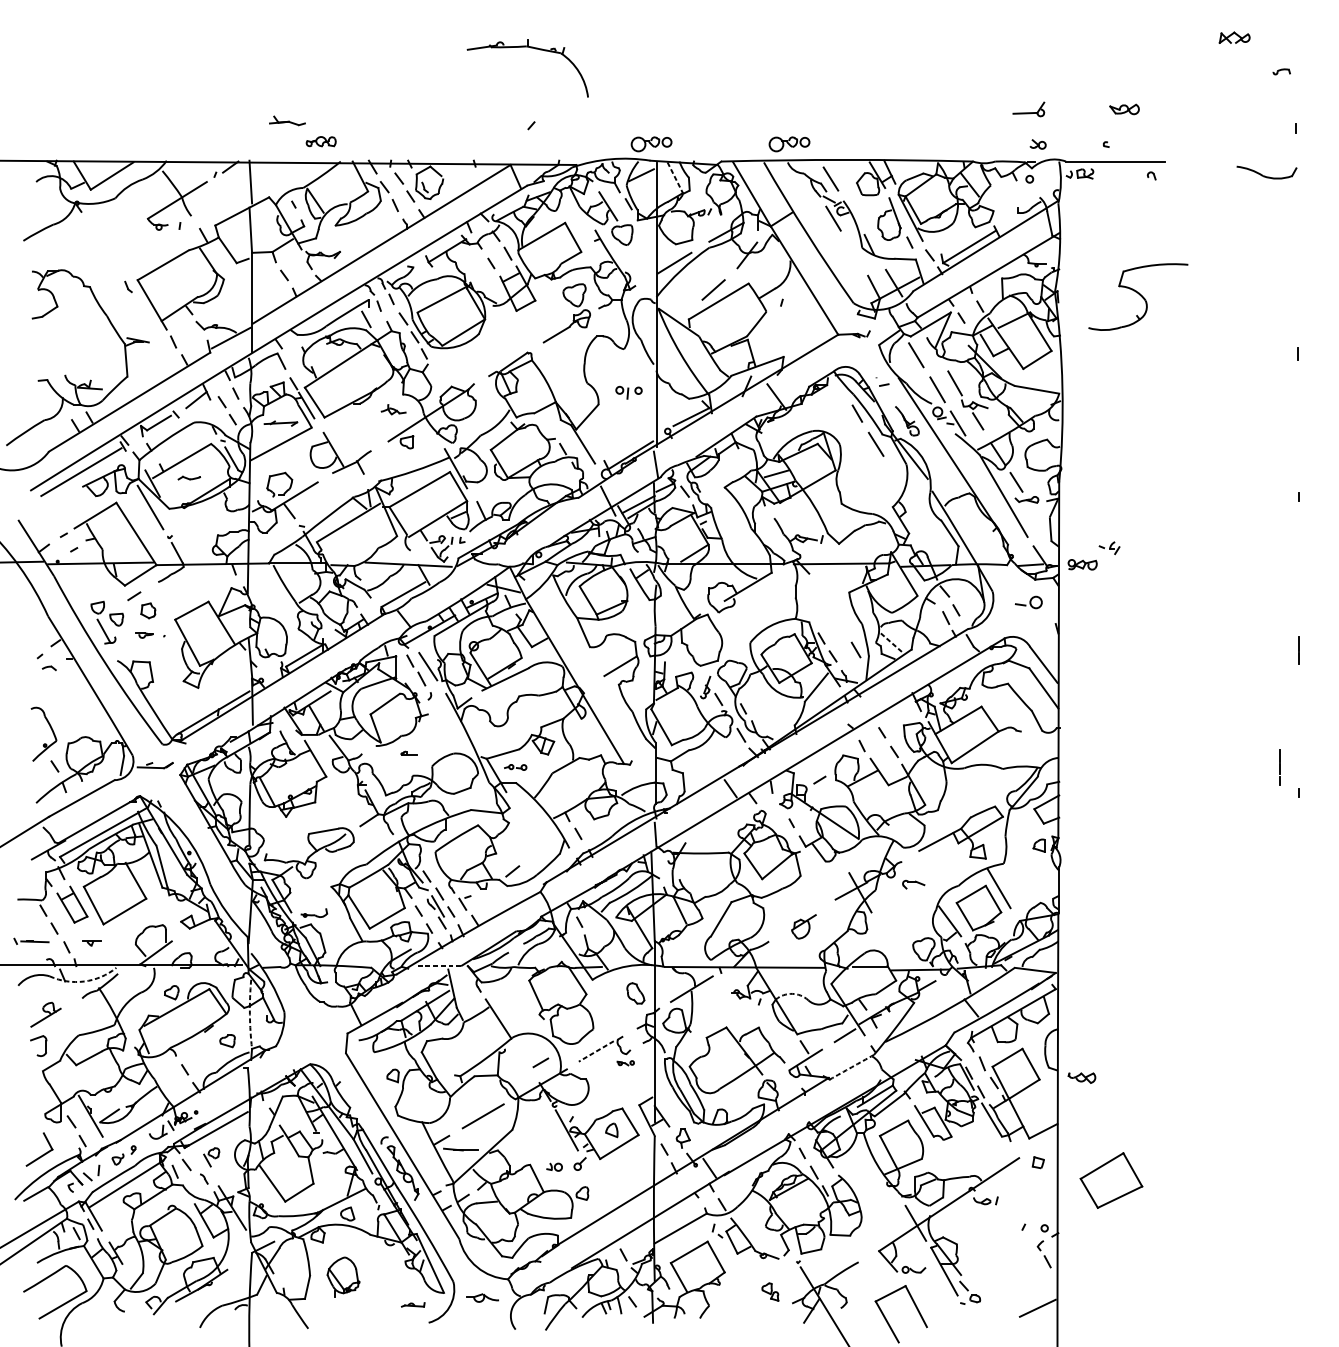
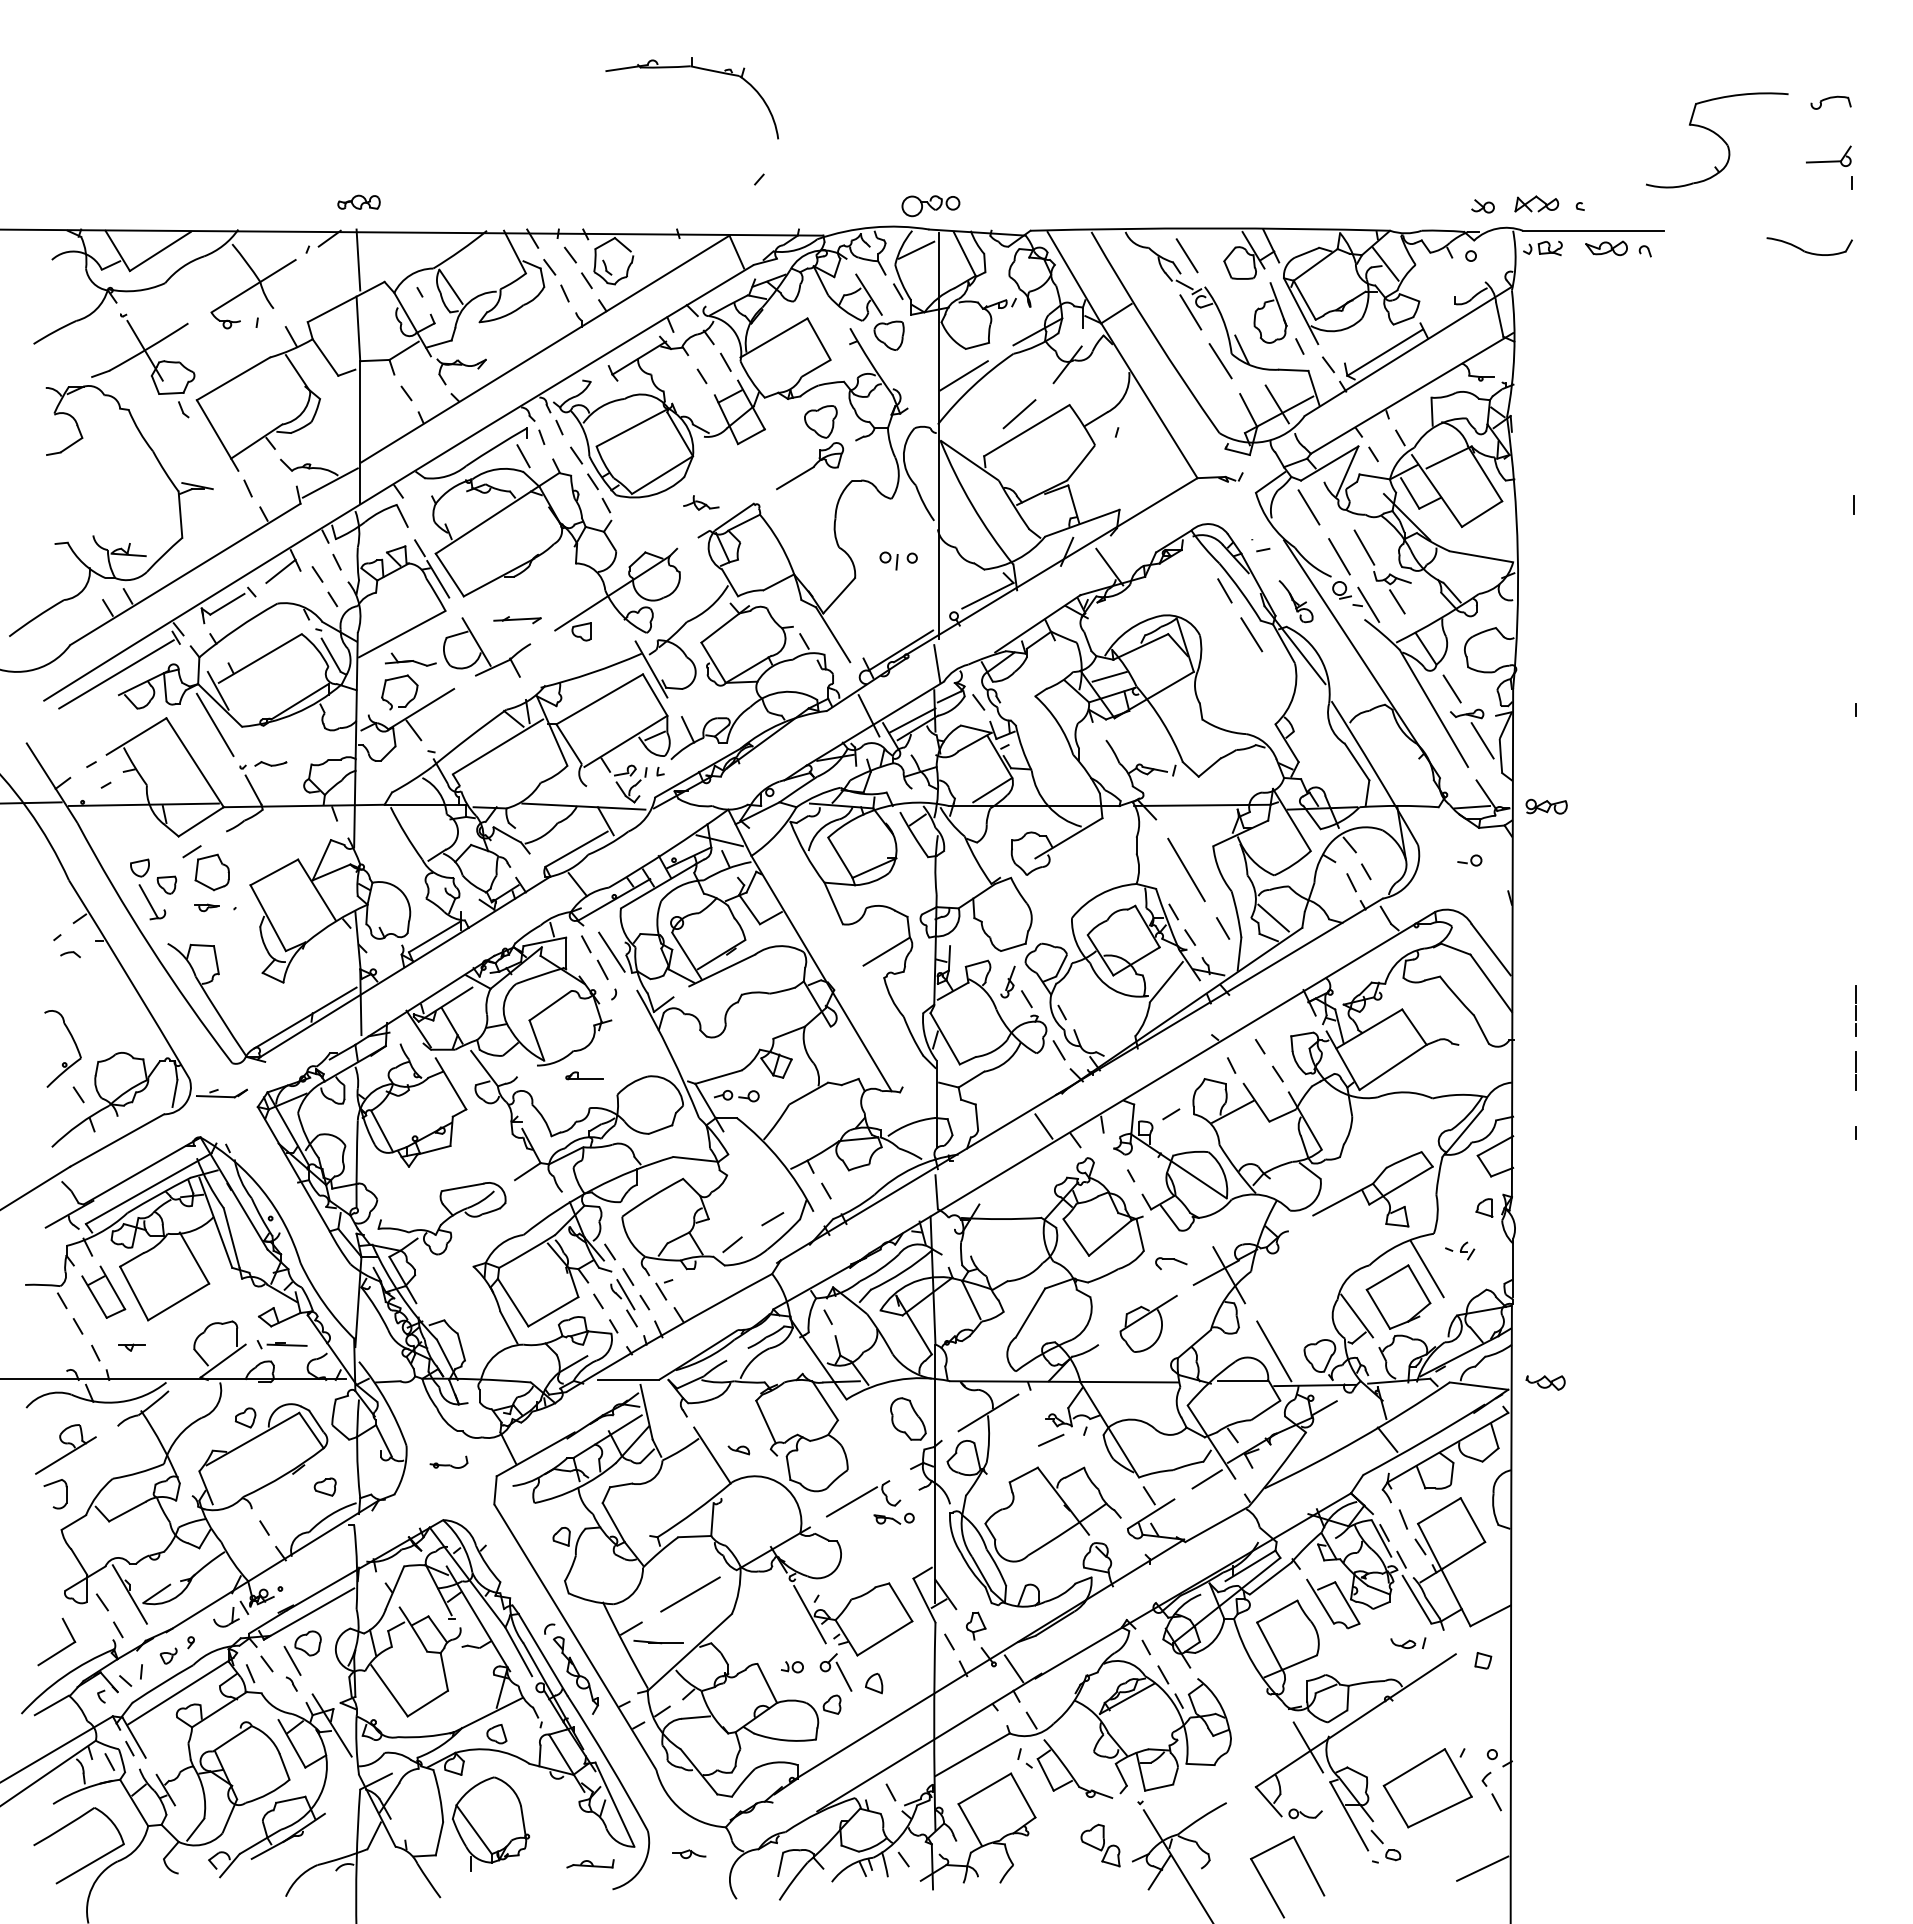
part: (1234, 37) -> (1536, 203), moved
part: (532, 48) -> (699, 69), moved
part: (1281, 71) -> (1830, 102), size x1.67
part: (1028, 108) -> (1828, 155), moved
part: (1124, 109) -> (1606, 248), moved
part: (287, 120) -> (410, 659), moved
part: (320, 141) -> (358, 201), moved
part: (789, 144) -> (1127, 206), removed
line: (675, 177) -> (964, 253), dashed -> solid
part: (100, 247) -> (143, 353), added
line: (854, 253) -> (1220, 361), added
part: (1138, 297) -> (1717, 140), moved
part: (393, 409) -> (701, 502), moved
part: (280, 423) -> (517, 620), moved
part: (189, 477) -> (270, 763), moved
line: (1037, 518) -> (1482, 740), added
part: (1109, 547) -> (1460, 1250), moved
part: (1028, 602) -> (1469, 860), size x0.62
line: (830, 608) -> (1186, 869), added
part: (147, 610) -> (211, 872), size x1.67
line: (892, 643) -> (1274, 918), dashed -> solid
line: (1298, 650) -> (1855, 1070), moved
part: (409, 752) -> (584, 1075), size x1.67
line: (1279, 766) -> (1855, 1010), moved
part: (515, 767) -> (736, 1096), size x1.43
part: (913, 884) -> (1171, 1263), moved
part: (313, 912) -> (448, 1461), moved
part: (803, 926) -> (1148, 1323), size x1.67
part: (31, 941) -> (281, 1344), moved
line: (892, 946) -> (1274, 1351), added
line: (439, 966) -> (627, 1380), dashed -> solid
arc: (84, 981) -> (120, 1401), dashed -> solid
part: (635, 993) -> (908, 1418), size x1.43
arc: (792, 993) -> (1131, 1419), dashed -> solid
line: (736, 1007) -> (1051, 1439), added
part: (45, 1014) -> (65, 1449), size x1.43
arc: (250, 1014) -> (357, 1448), dashed -> solid
part: (516, 1015) -> (738, 1450), added
line: (595, 1051) -> (851, 1501), dashed -> solid
line: (540, 1063) -> (772, 1219), moved
part: (625, 1063) -> (893, 1518), size x1.67
arc: (851, 1067) -> (1216, 1524), dashed -> solid
part: (1081, 1077) -> (1545, 1382), moved
part: (612, 1130) -> (874, 1683), moved
part: (211, 1156) -> (302, 1652), size x1.67
line: (590, 1173) -> (843, 1676), added
part: (1111, 1180) -> (1427, 1788), moved
part: (985, 1201) -> (1408, 1643), moved
part: (343, 1276) -> (490, 1823), size x1.67
part: (770, 1292) -> (1100, 1845), size x1.67
part: (482, 1298) -> (689, 1854), size x0.71
part: (413, 1304) -> (590, 1863), size x1.43

